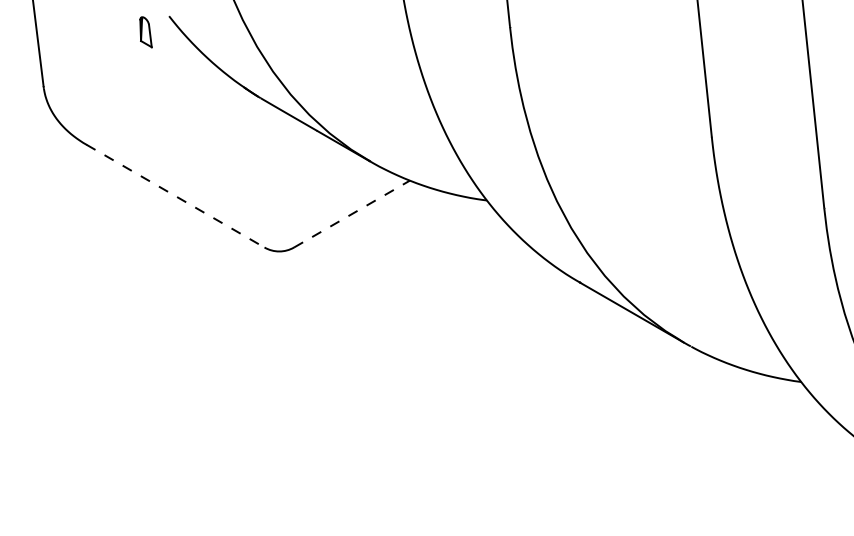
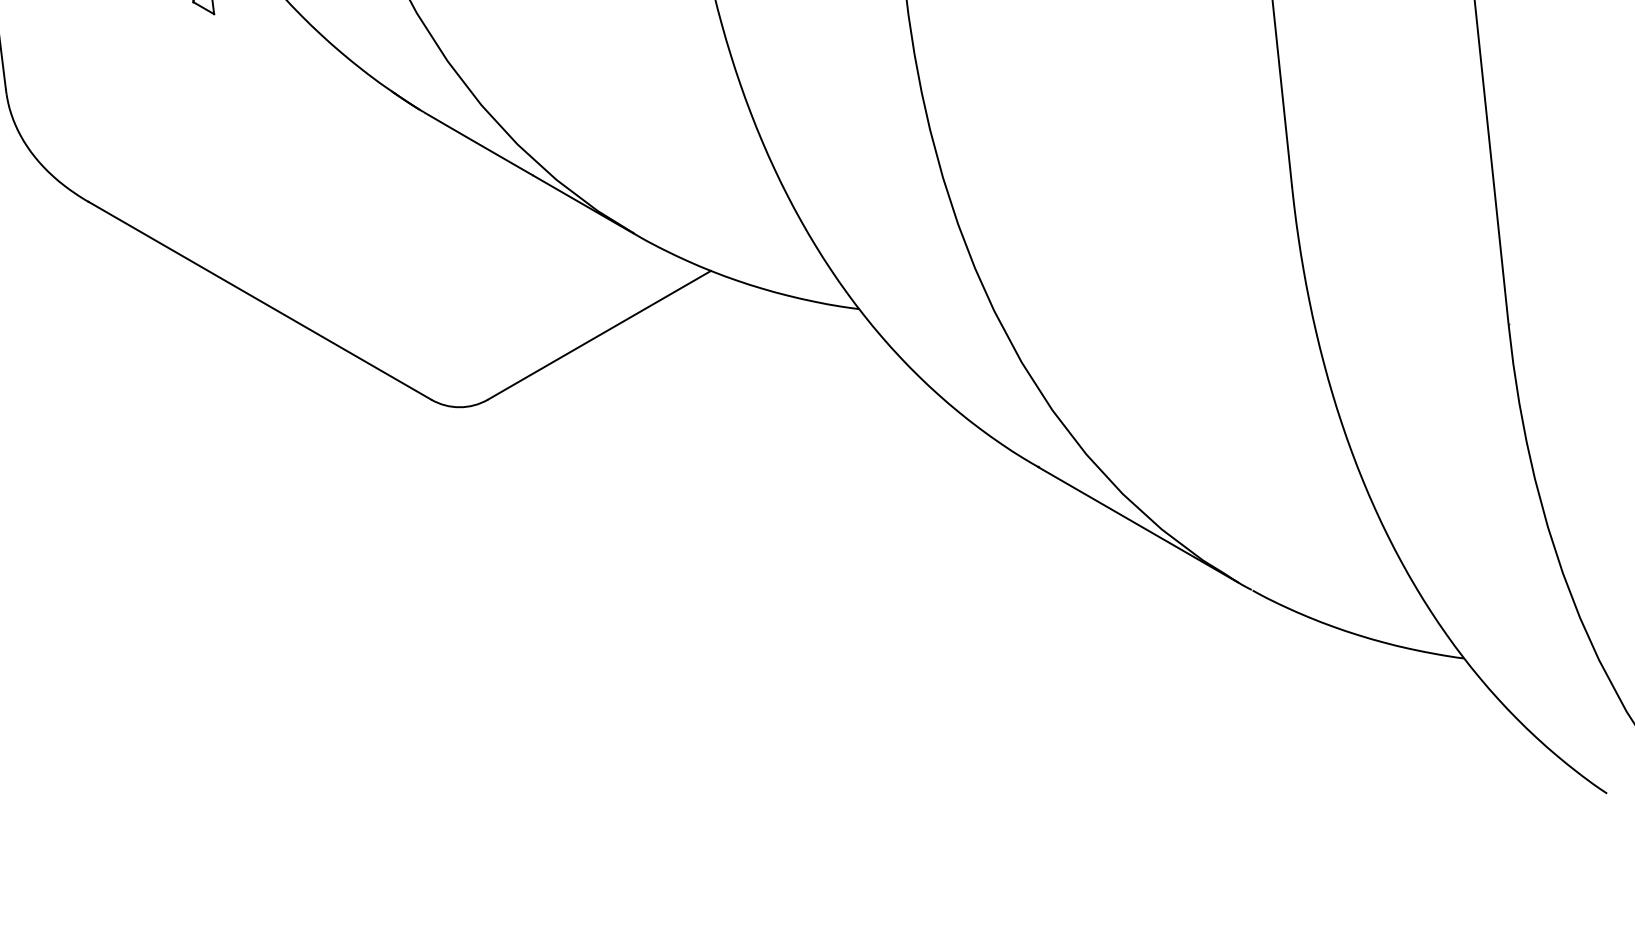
line: (175, 196) -> (259, 301), dashed -> solid
line: (351, 214) -> (598, 336), dashed -> solid

